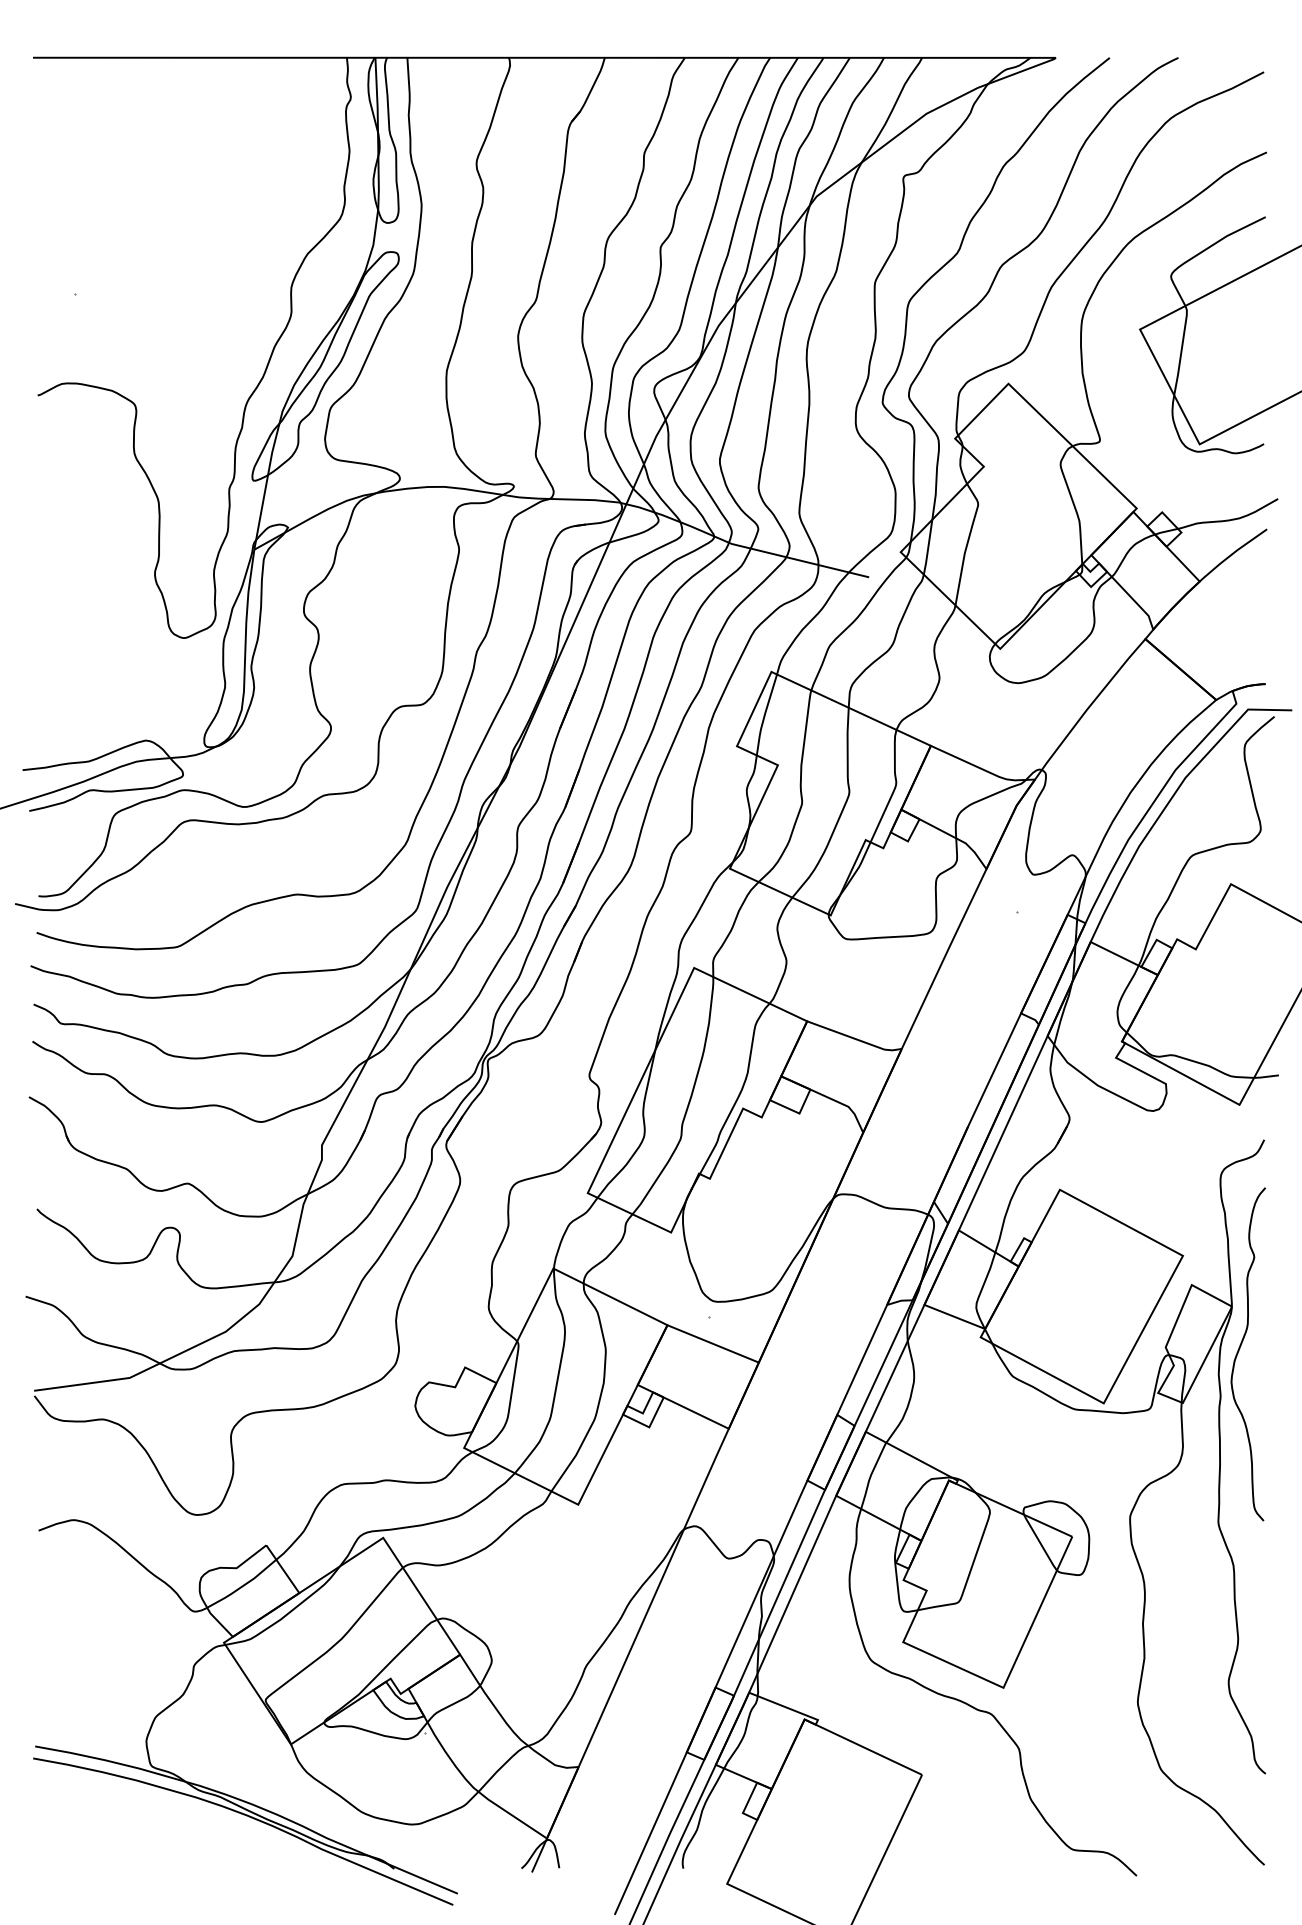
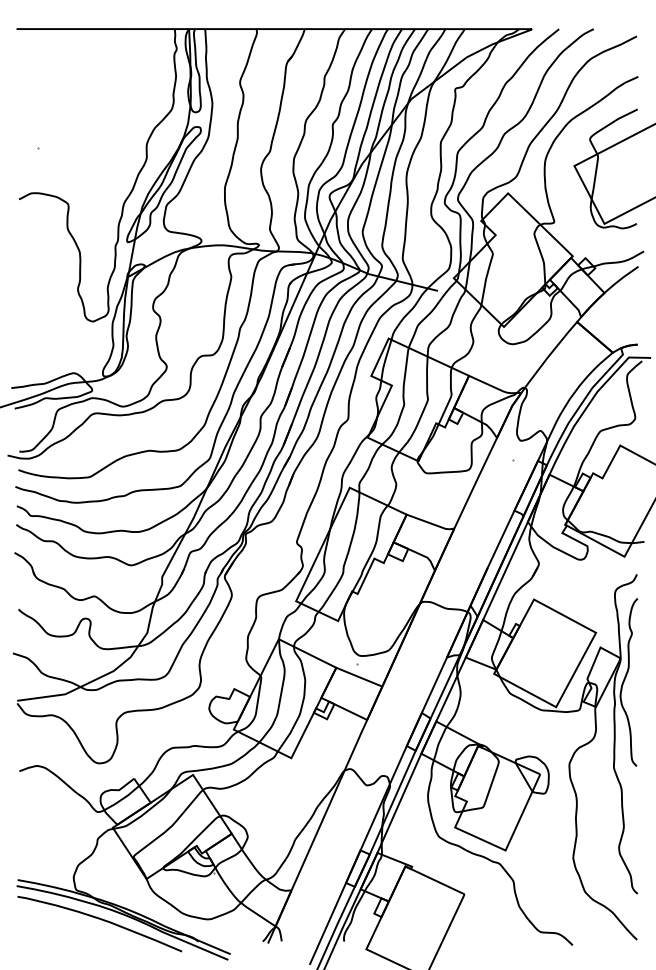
curve: (201, 1826) -> (101, 920), added

